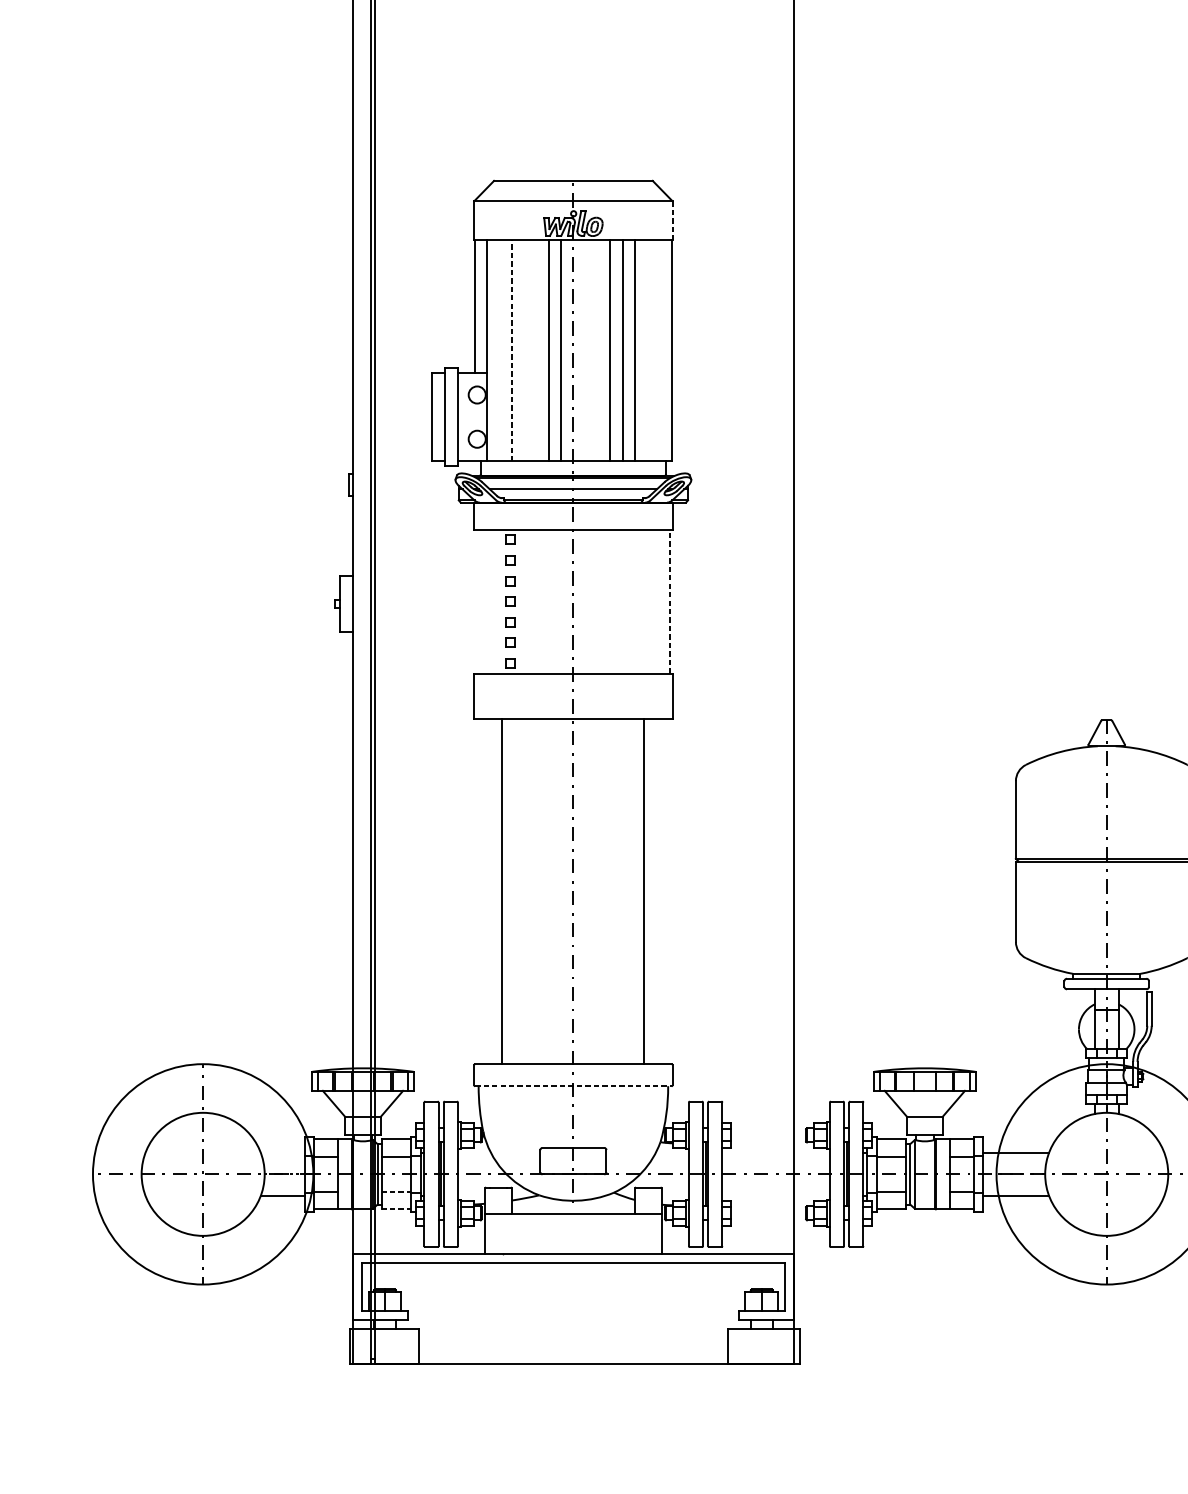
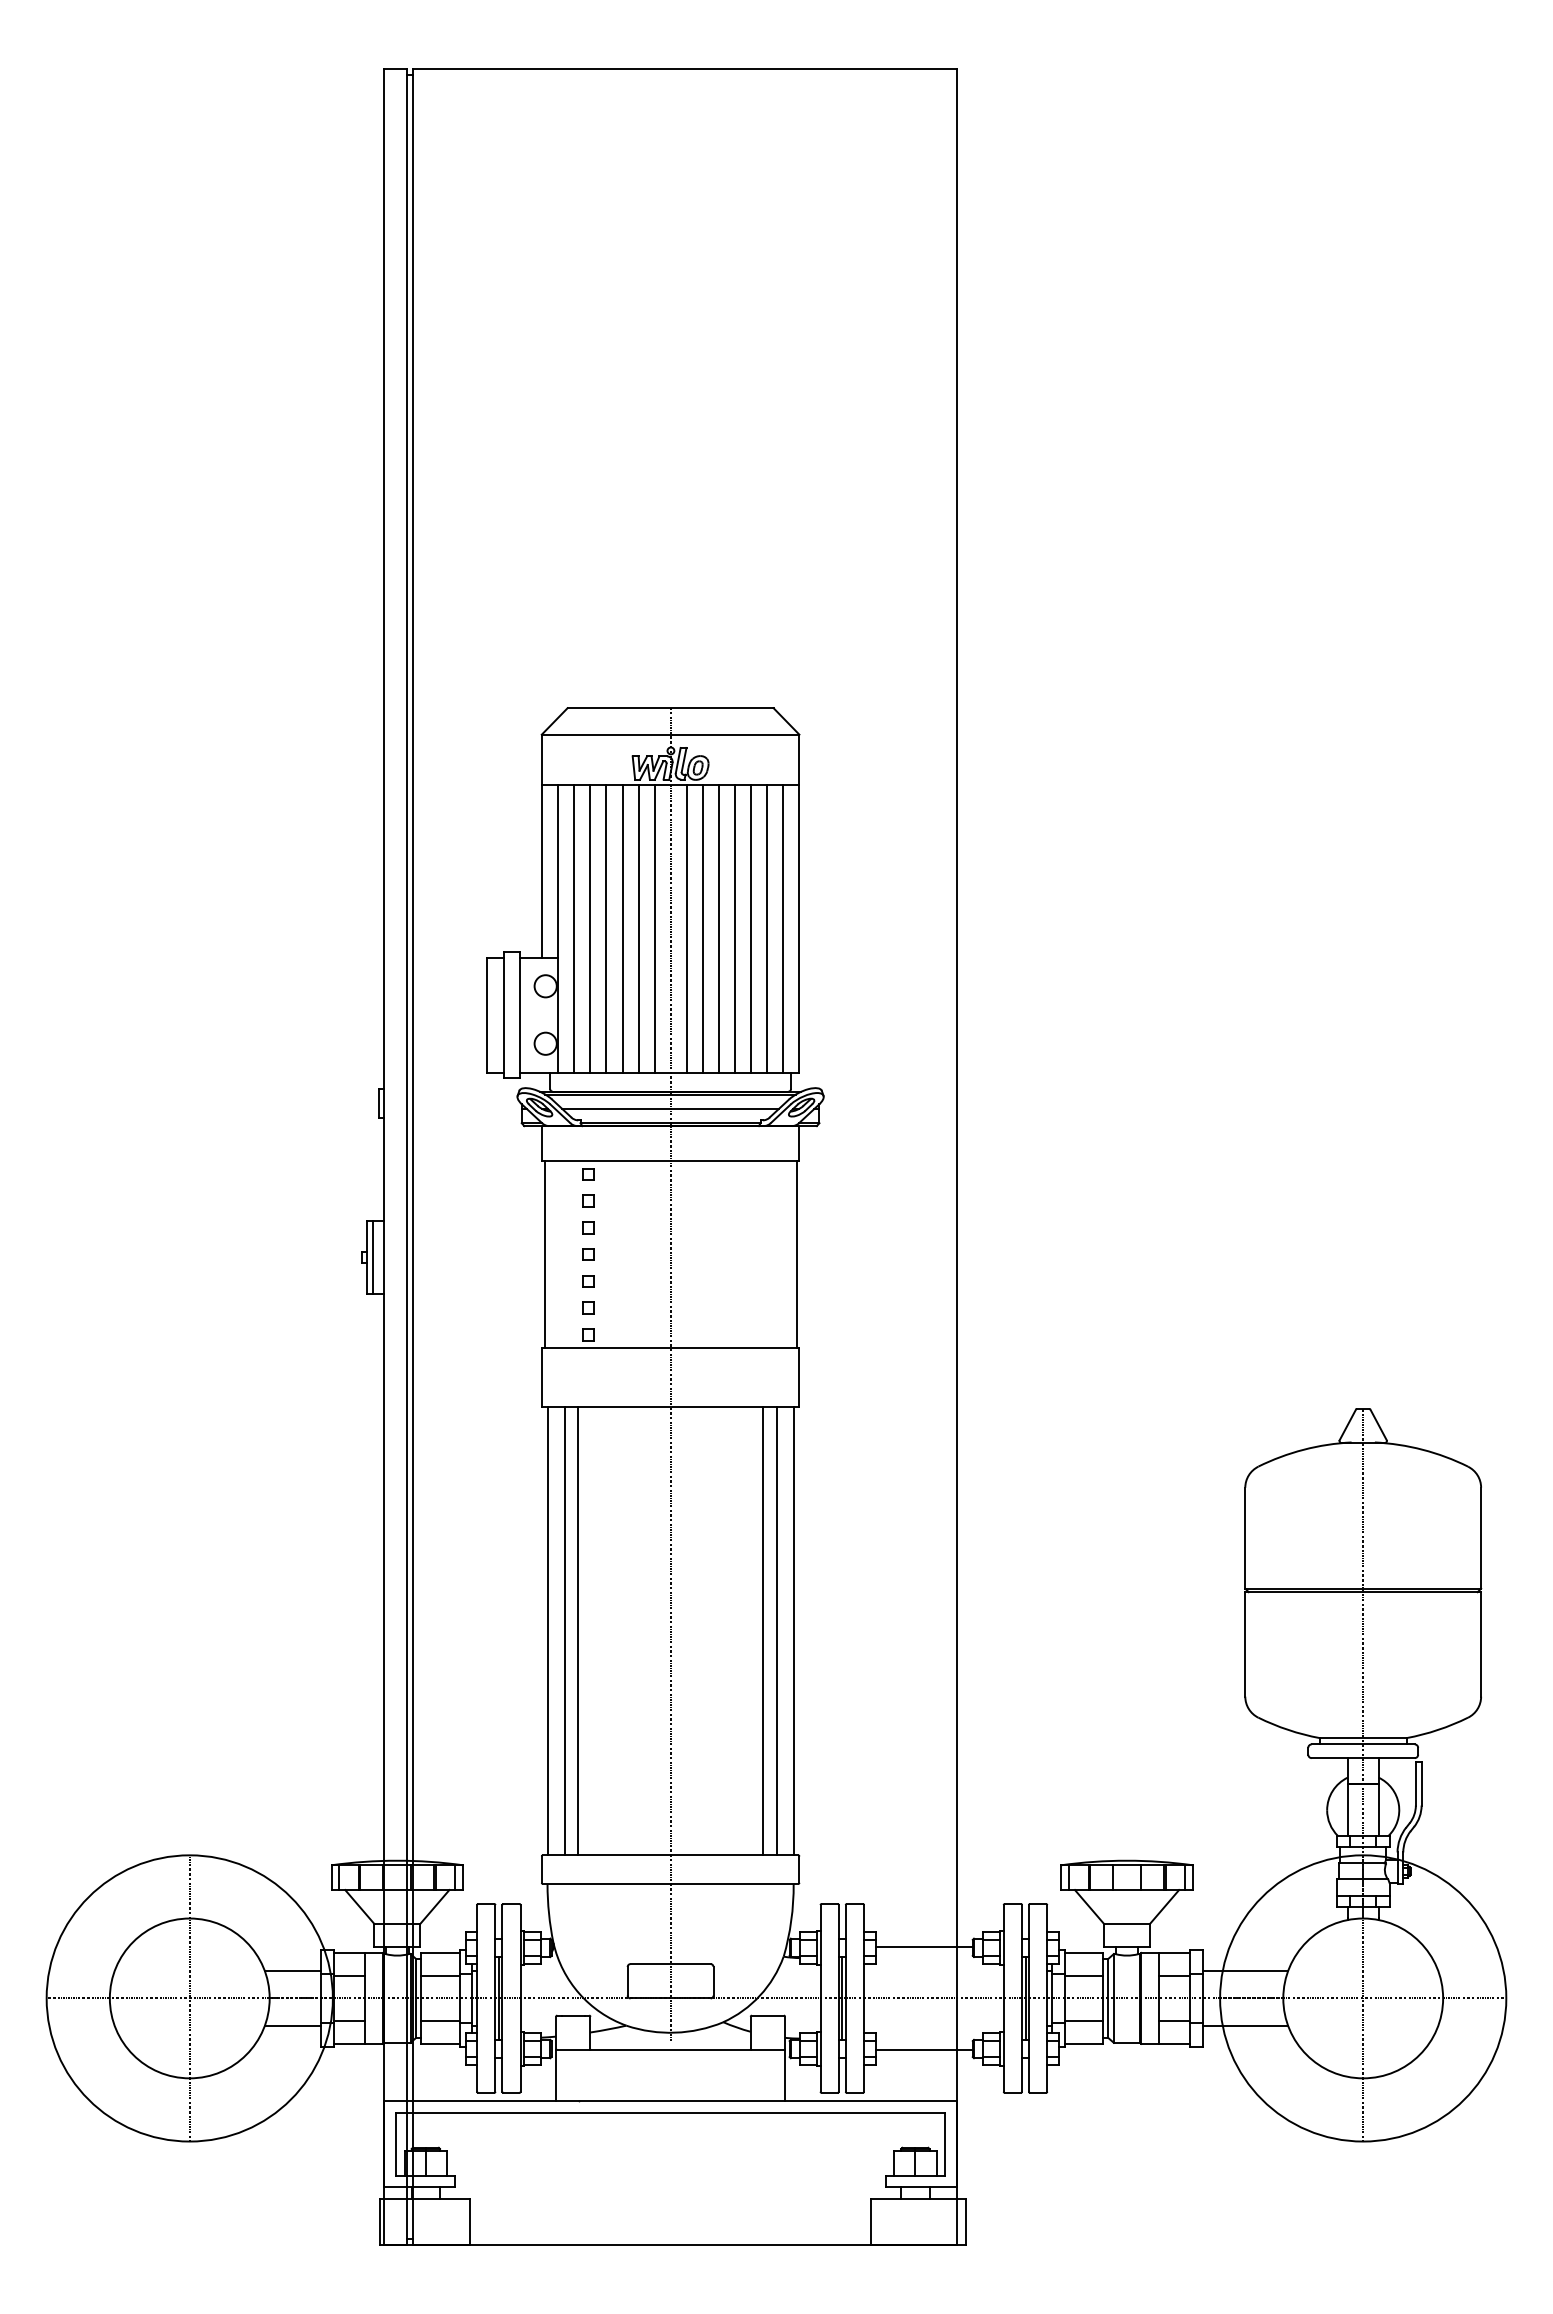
line: (672, 221) -> (799, 760), dashed -> solid
line: (499, 350) -> (574, 928), added
line: (511, 350) -> (590, 928), dashed -> solid
line: (524, 350) -> (606, 928), added
line: (536, 350) -> (622, 928), added
line: (585, 350) -> (686, 928), added
line: (597, 350) -> (702, 928), added
line: (647, 350) -> (766, 928), added
line: (659, 350) -> (782, 928), added
line: (476, 601) -> (544, 1254), added
line: (670, 601) -> (796, 1254), dashed -> solid
line: (343, 603) -> (372, 1257), added
line: (478, 891) -> (547, 1630), added
line: (491, 891) -> (564, 1630), added
line: (654, 891) -> (776, 1630), added
line: (668, 891) -> (793, 1630), added
line: (573, 1085) -> (670, 1883), dashed -> solid
line: (768, 1134) -> (923, 1946), added
line: (282, 1152) -> (292, 1970), added
line: (397, 1192) -> (441, 2021), dashed -> solid
line: (397, 1209) -> (441, 2043), dashed -> solid
line: (768, 1214) -> (923, 2050), added

